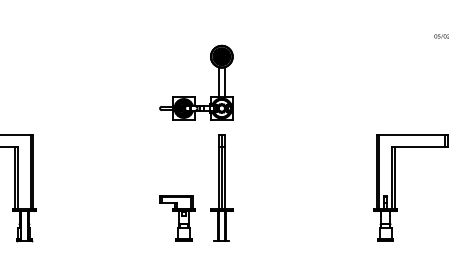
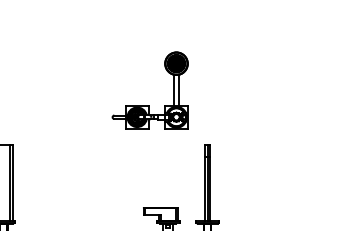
part: (195, 96) -> (149, 104), moved

